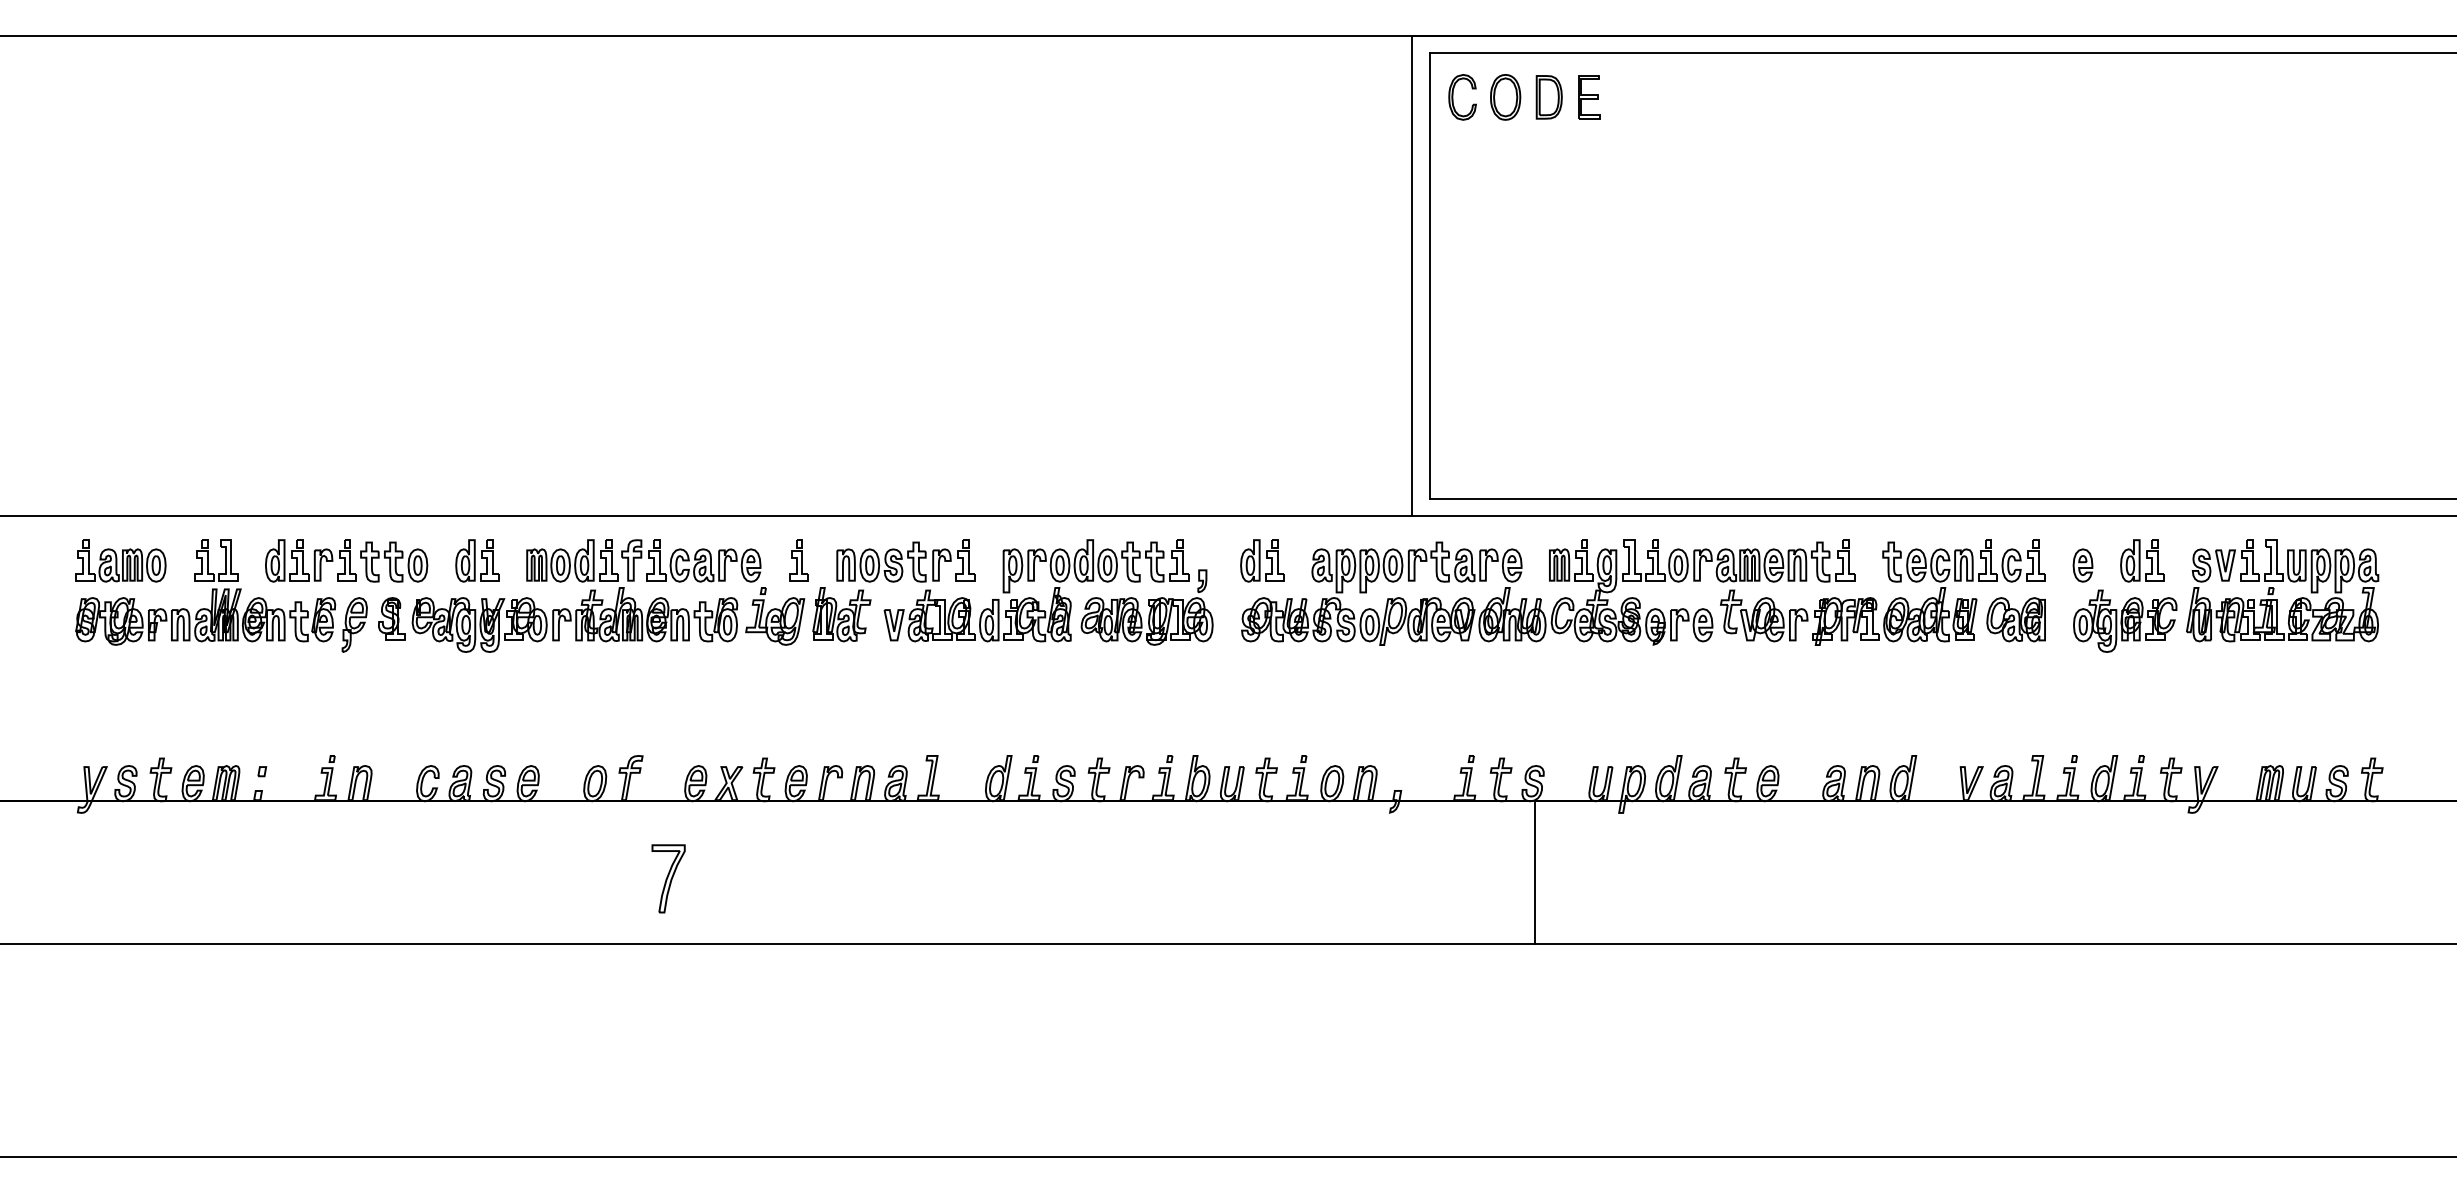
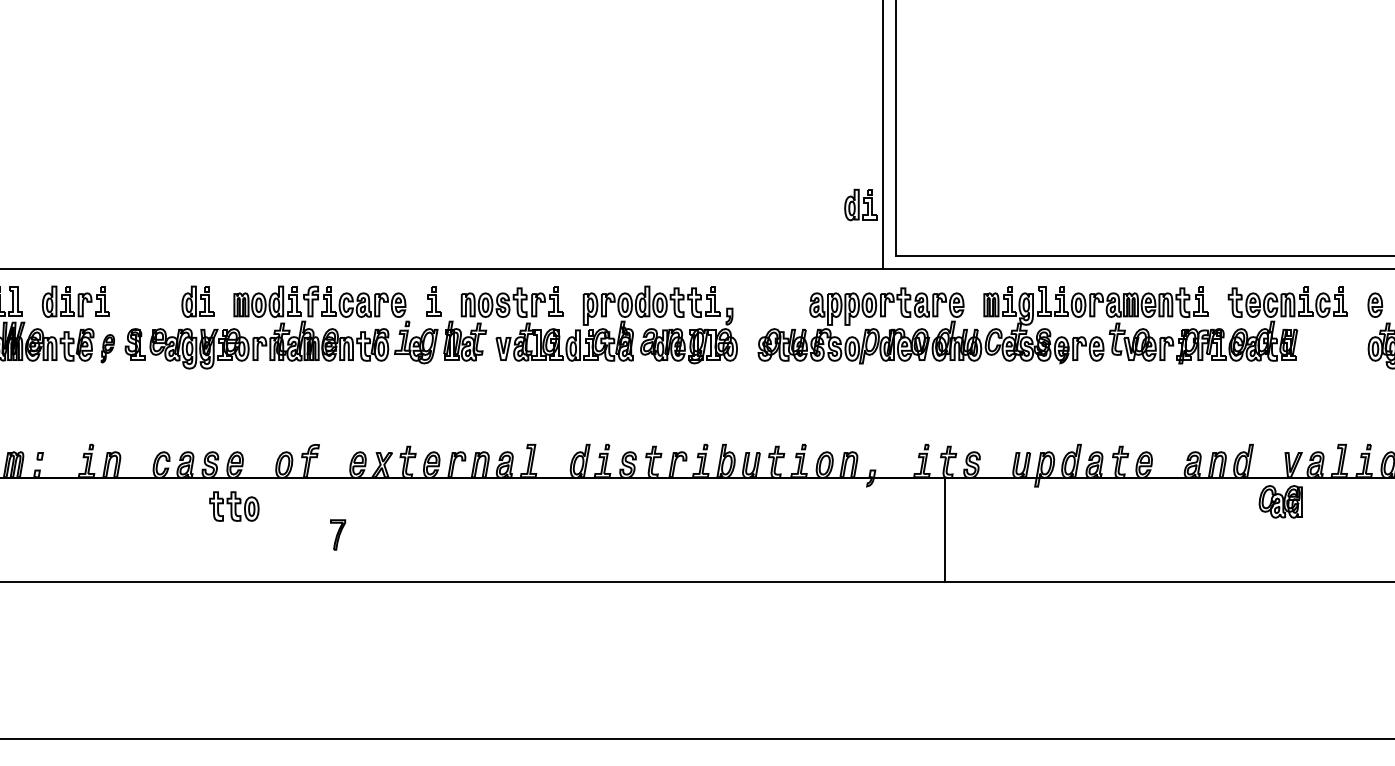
part: (1262, 560) -> (860, 204), moved
part: (394, 561) -> (234, 506), moved
part: (2015, 619) -> (1280, 501), moved
part: (354, 624) -> (107, 348), size x0.7
line: (1534, 872) -> (945, 530), moved
part: (668, 878) -> (338, 534), size x0.6

